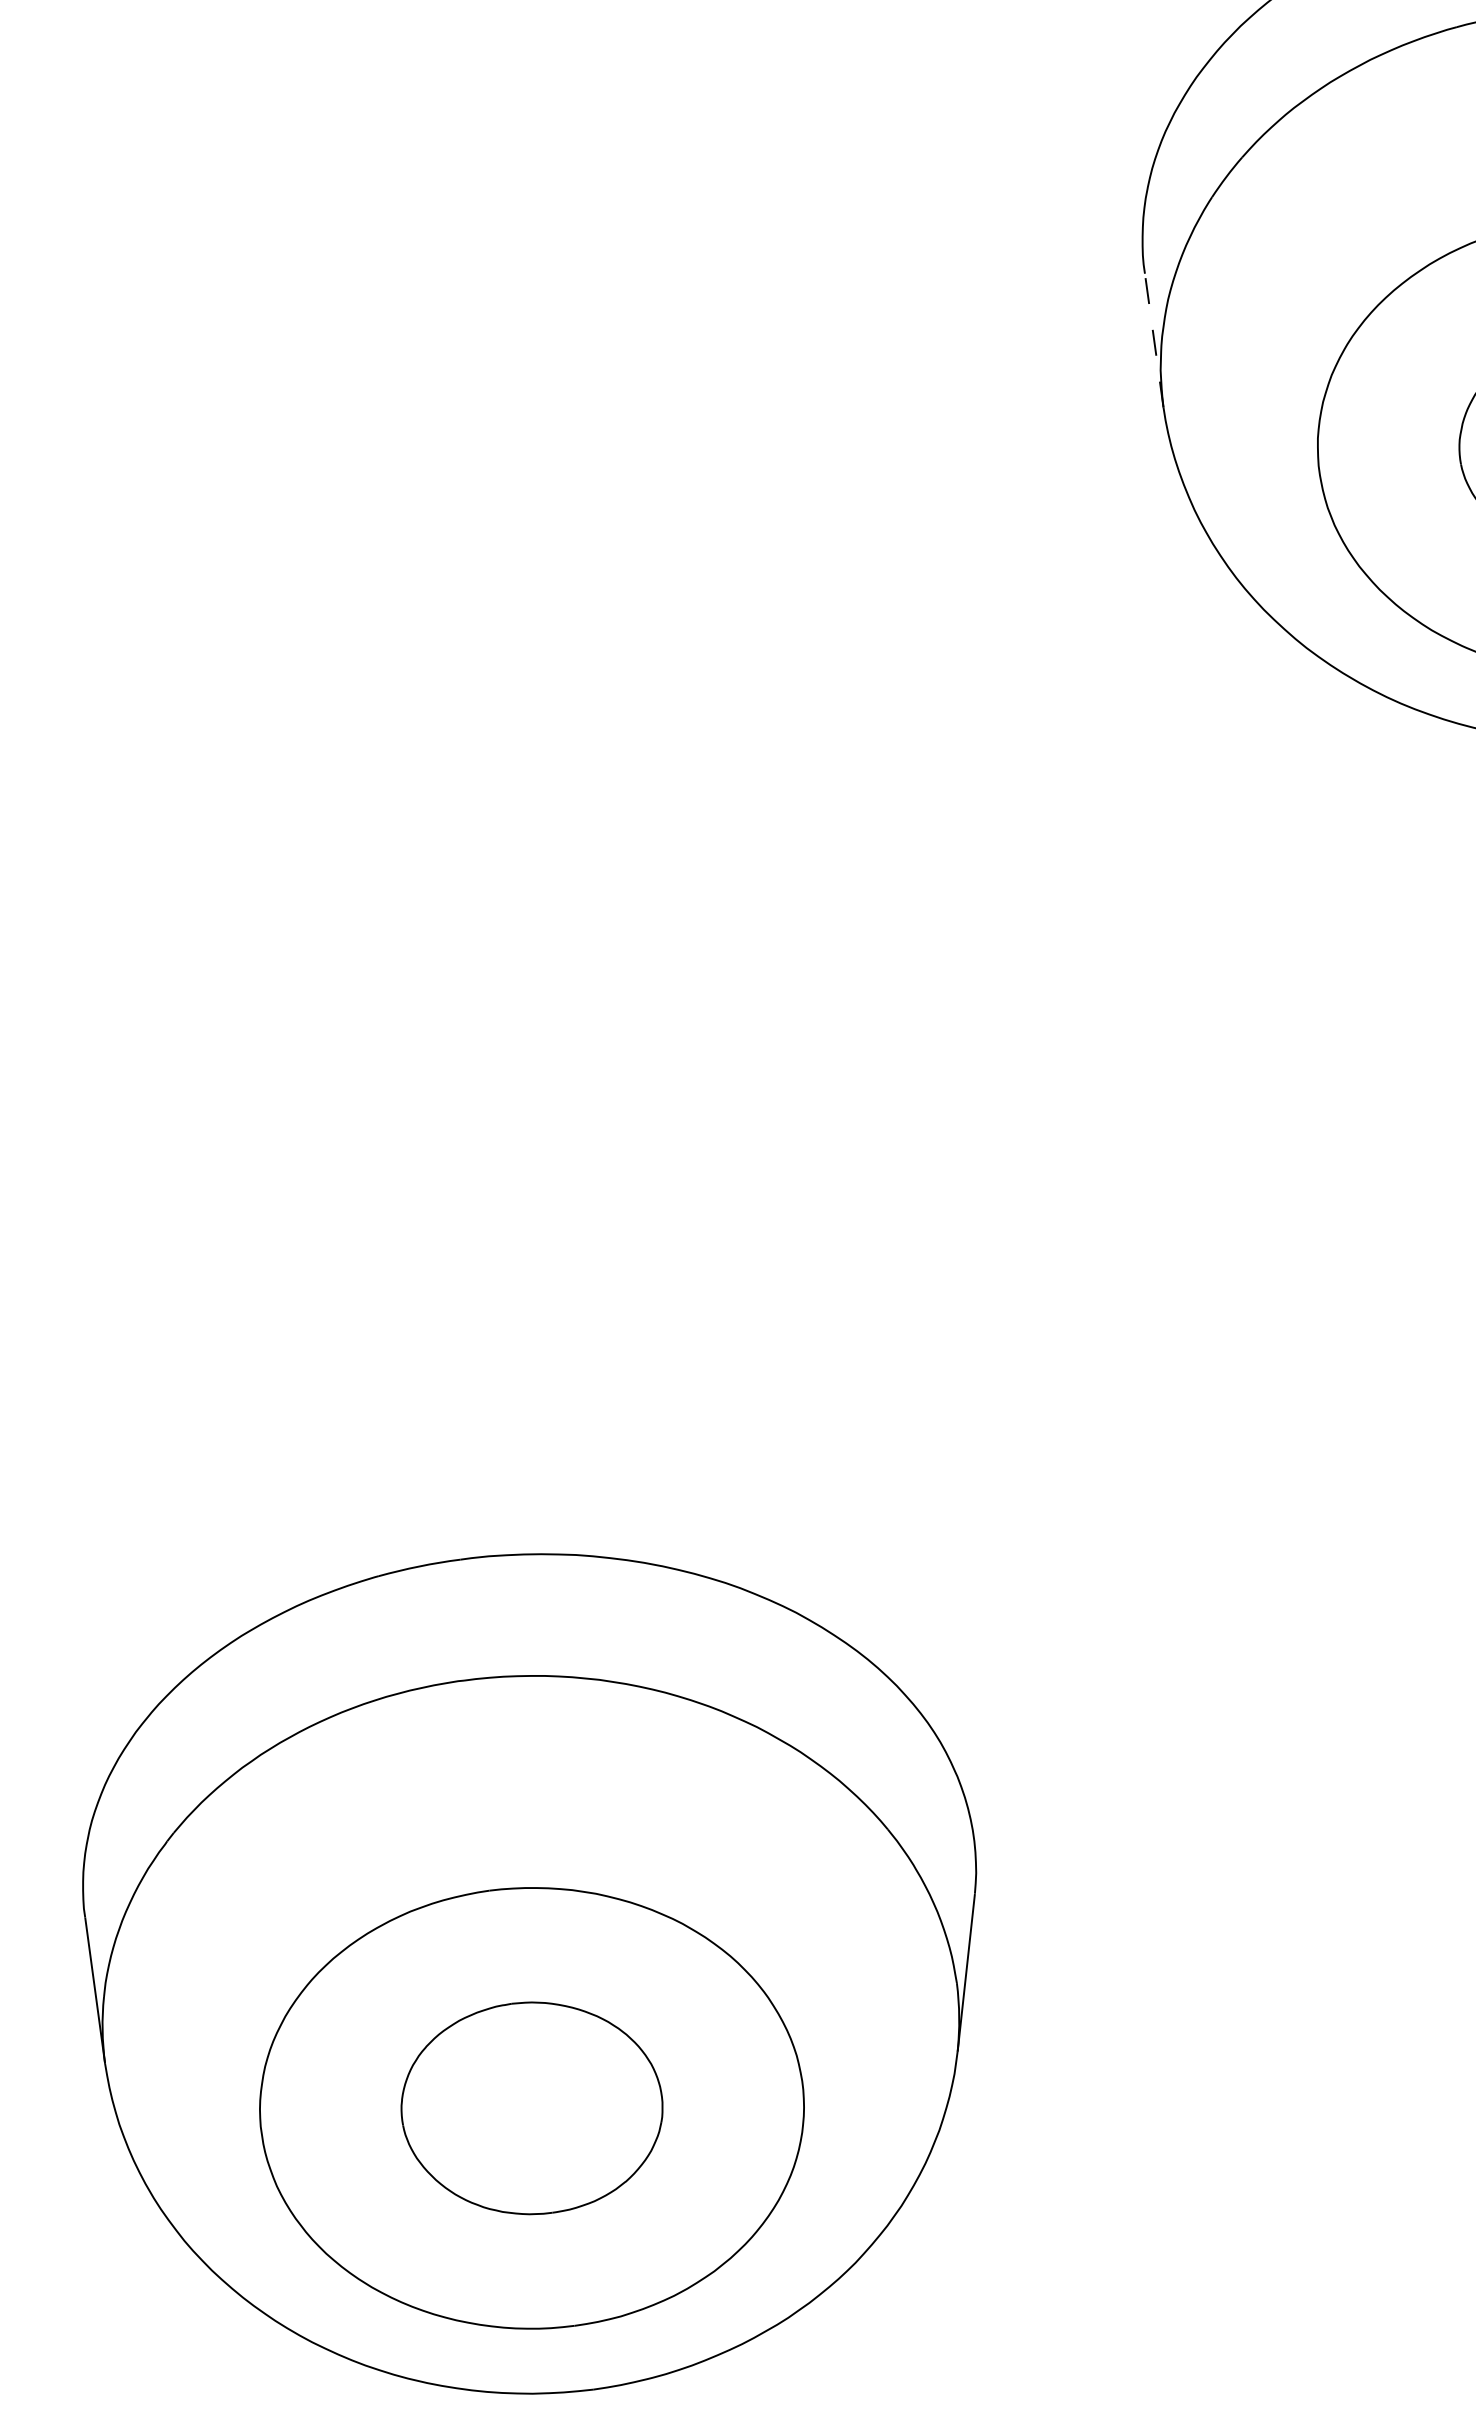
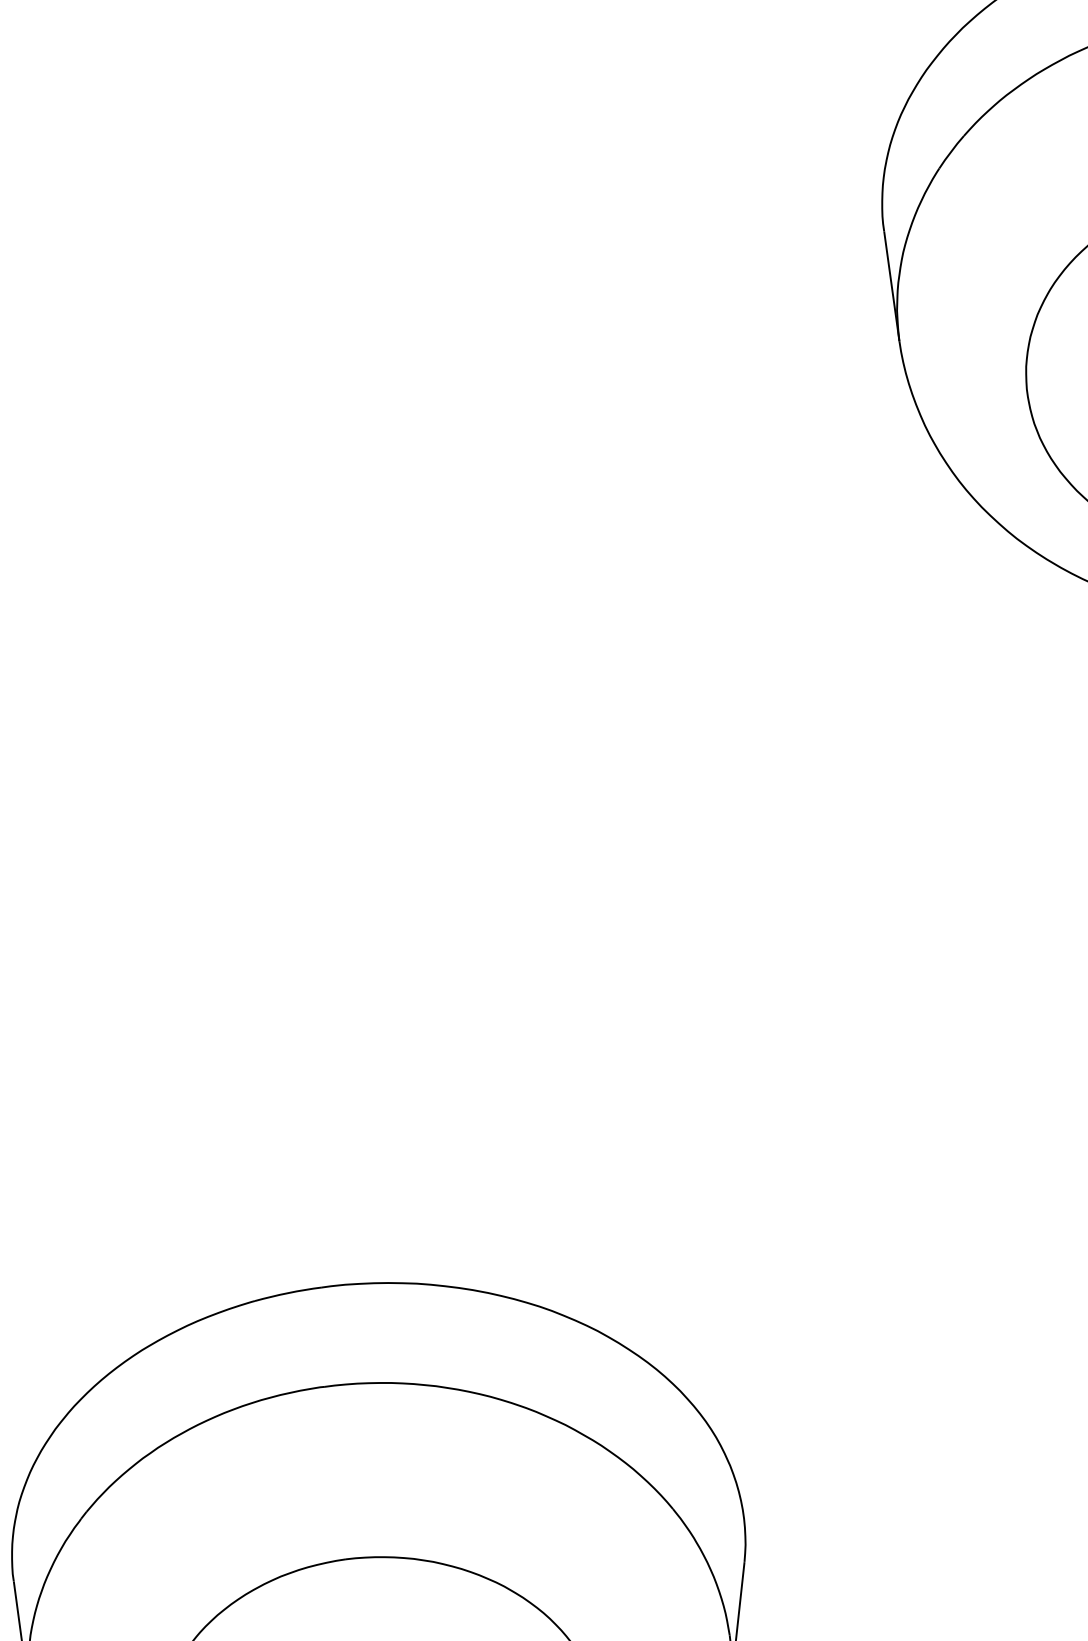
line: (1154, 340) -> (892, 286), dashed -> solid

